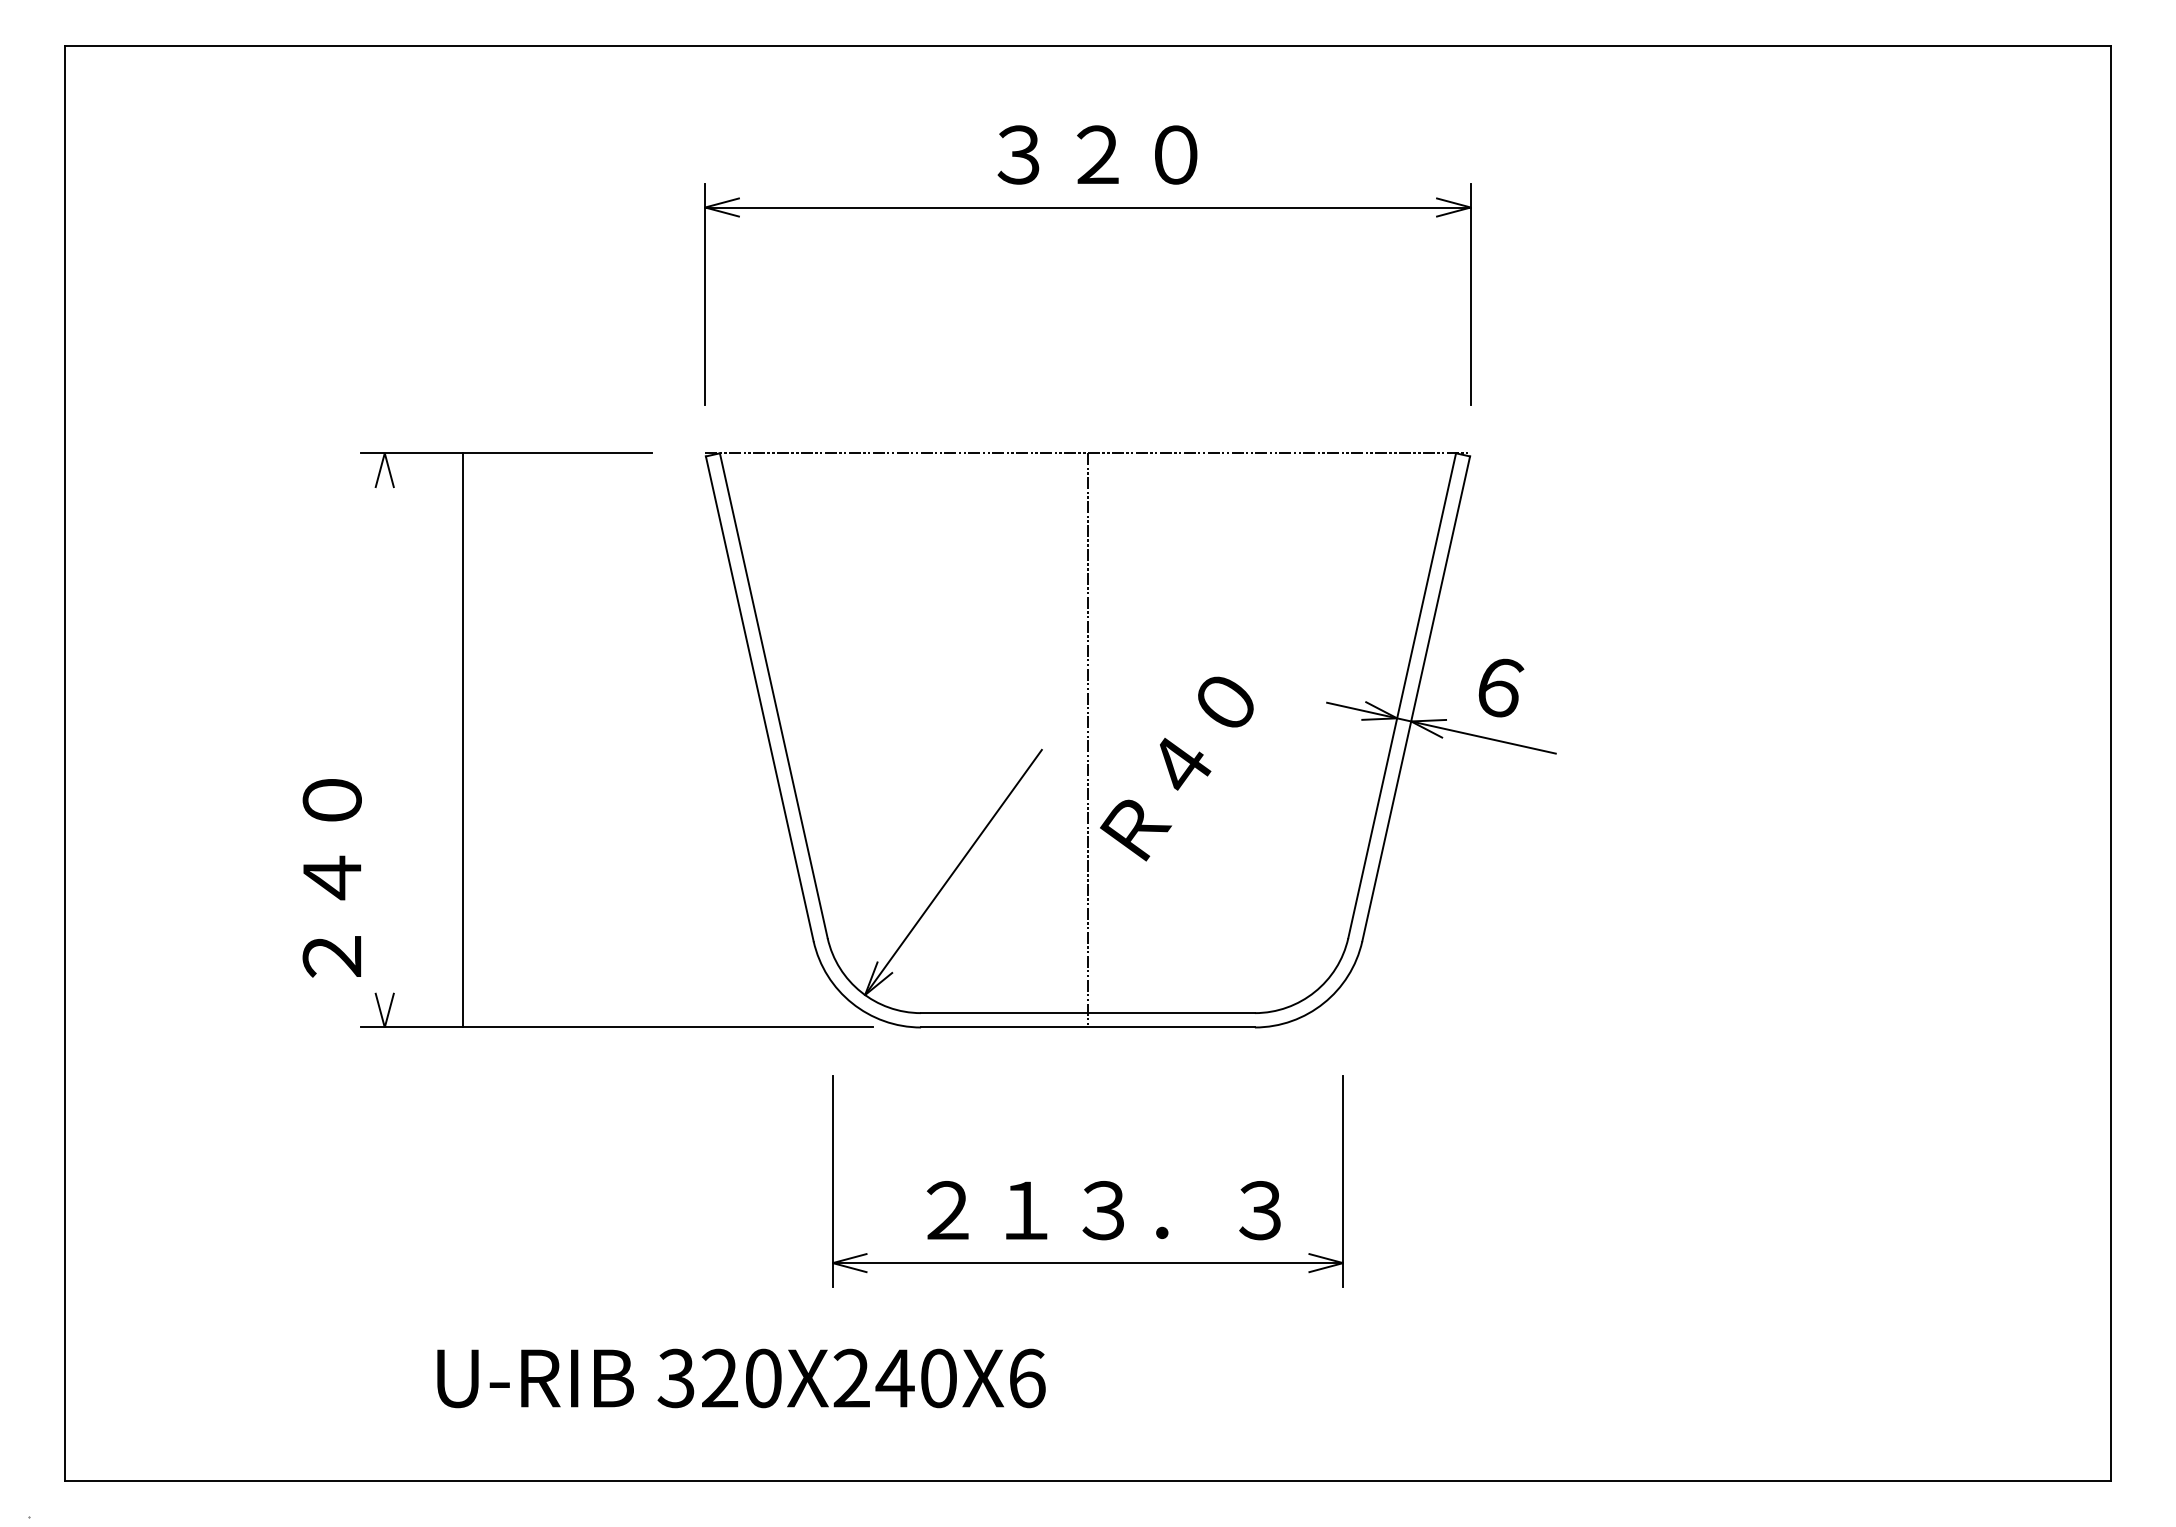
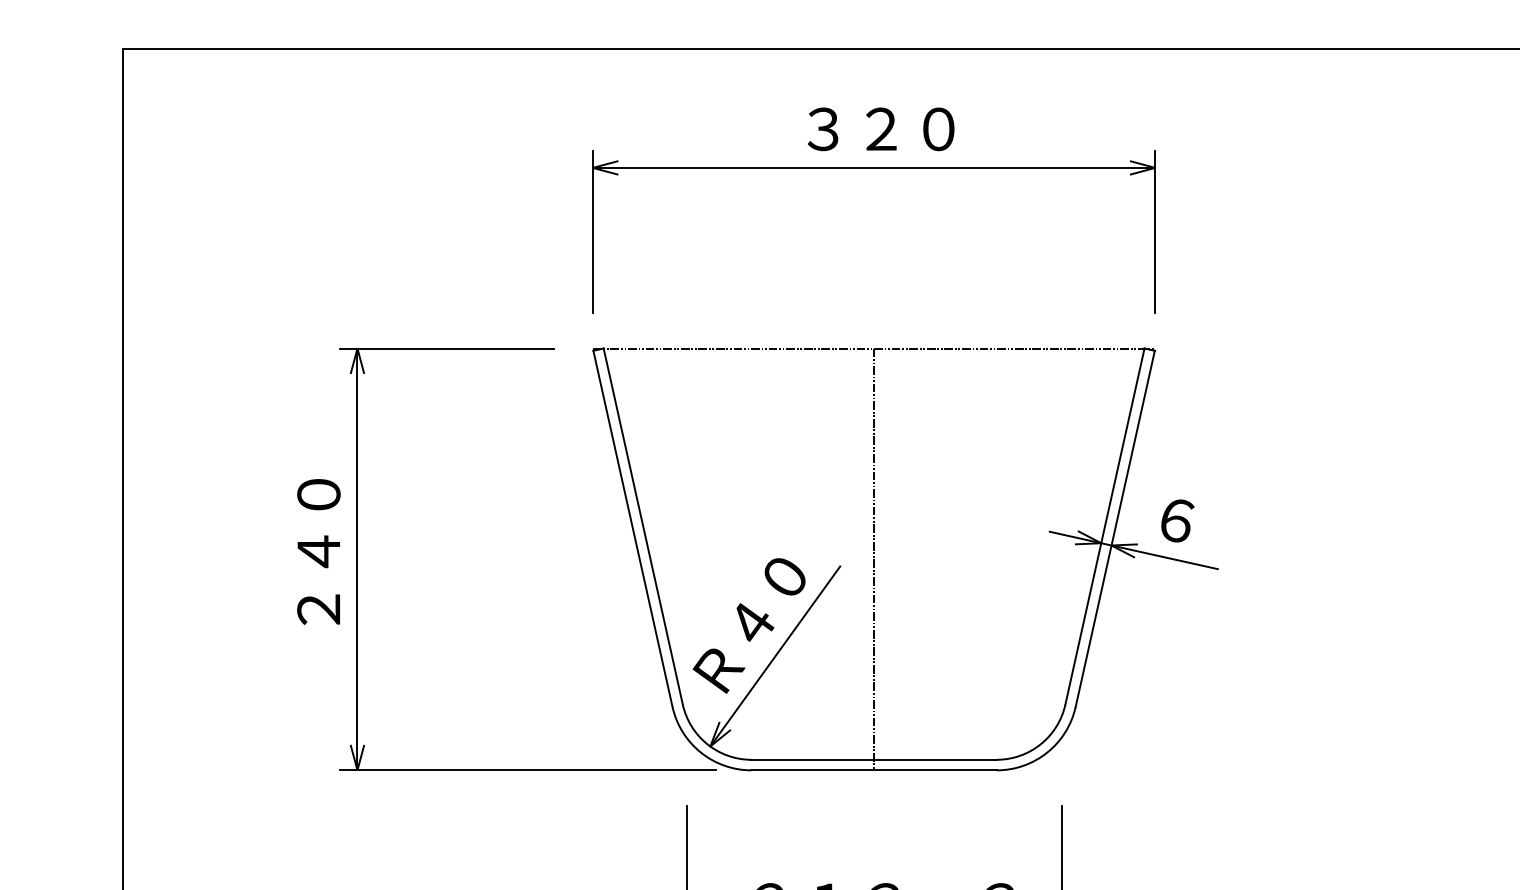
line: (462, 740) -> (357, 559), moved
text: (1176, 768) -> (748, 625), moved
text: (331, 878) -> (318, 552), moved

